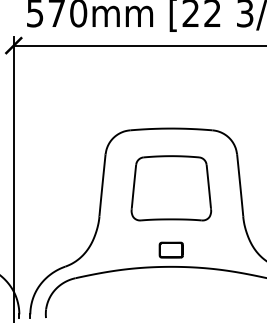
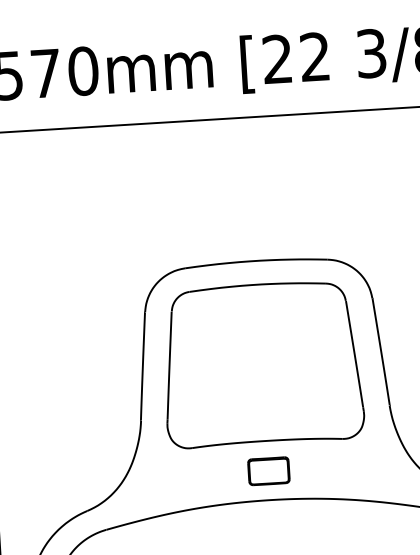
part: (171, 188) -> (262, 364), size x1.43

